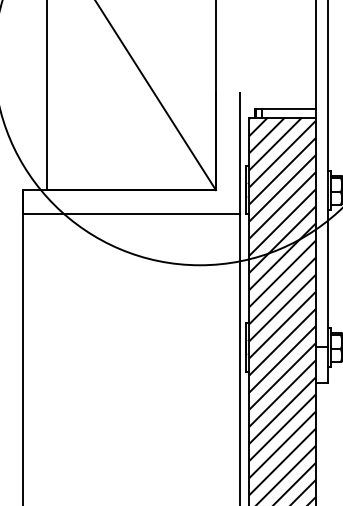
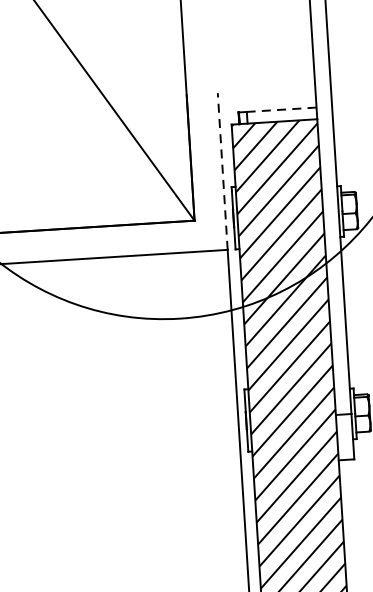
line: (288, 108) -> (281, 109), solid -> dashed
line: (240, 153) -> (223, 171), solid -> dashed

